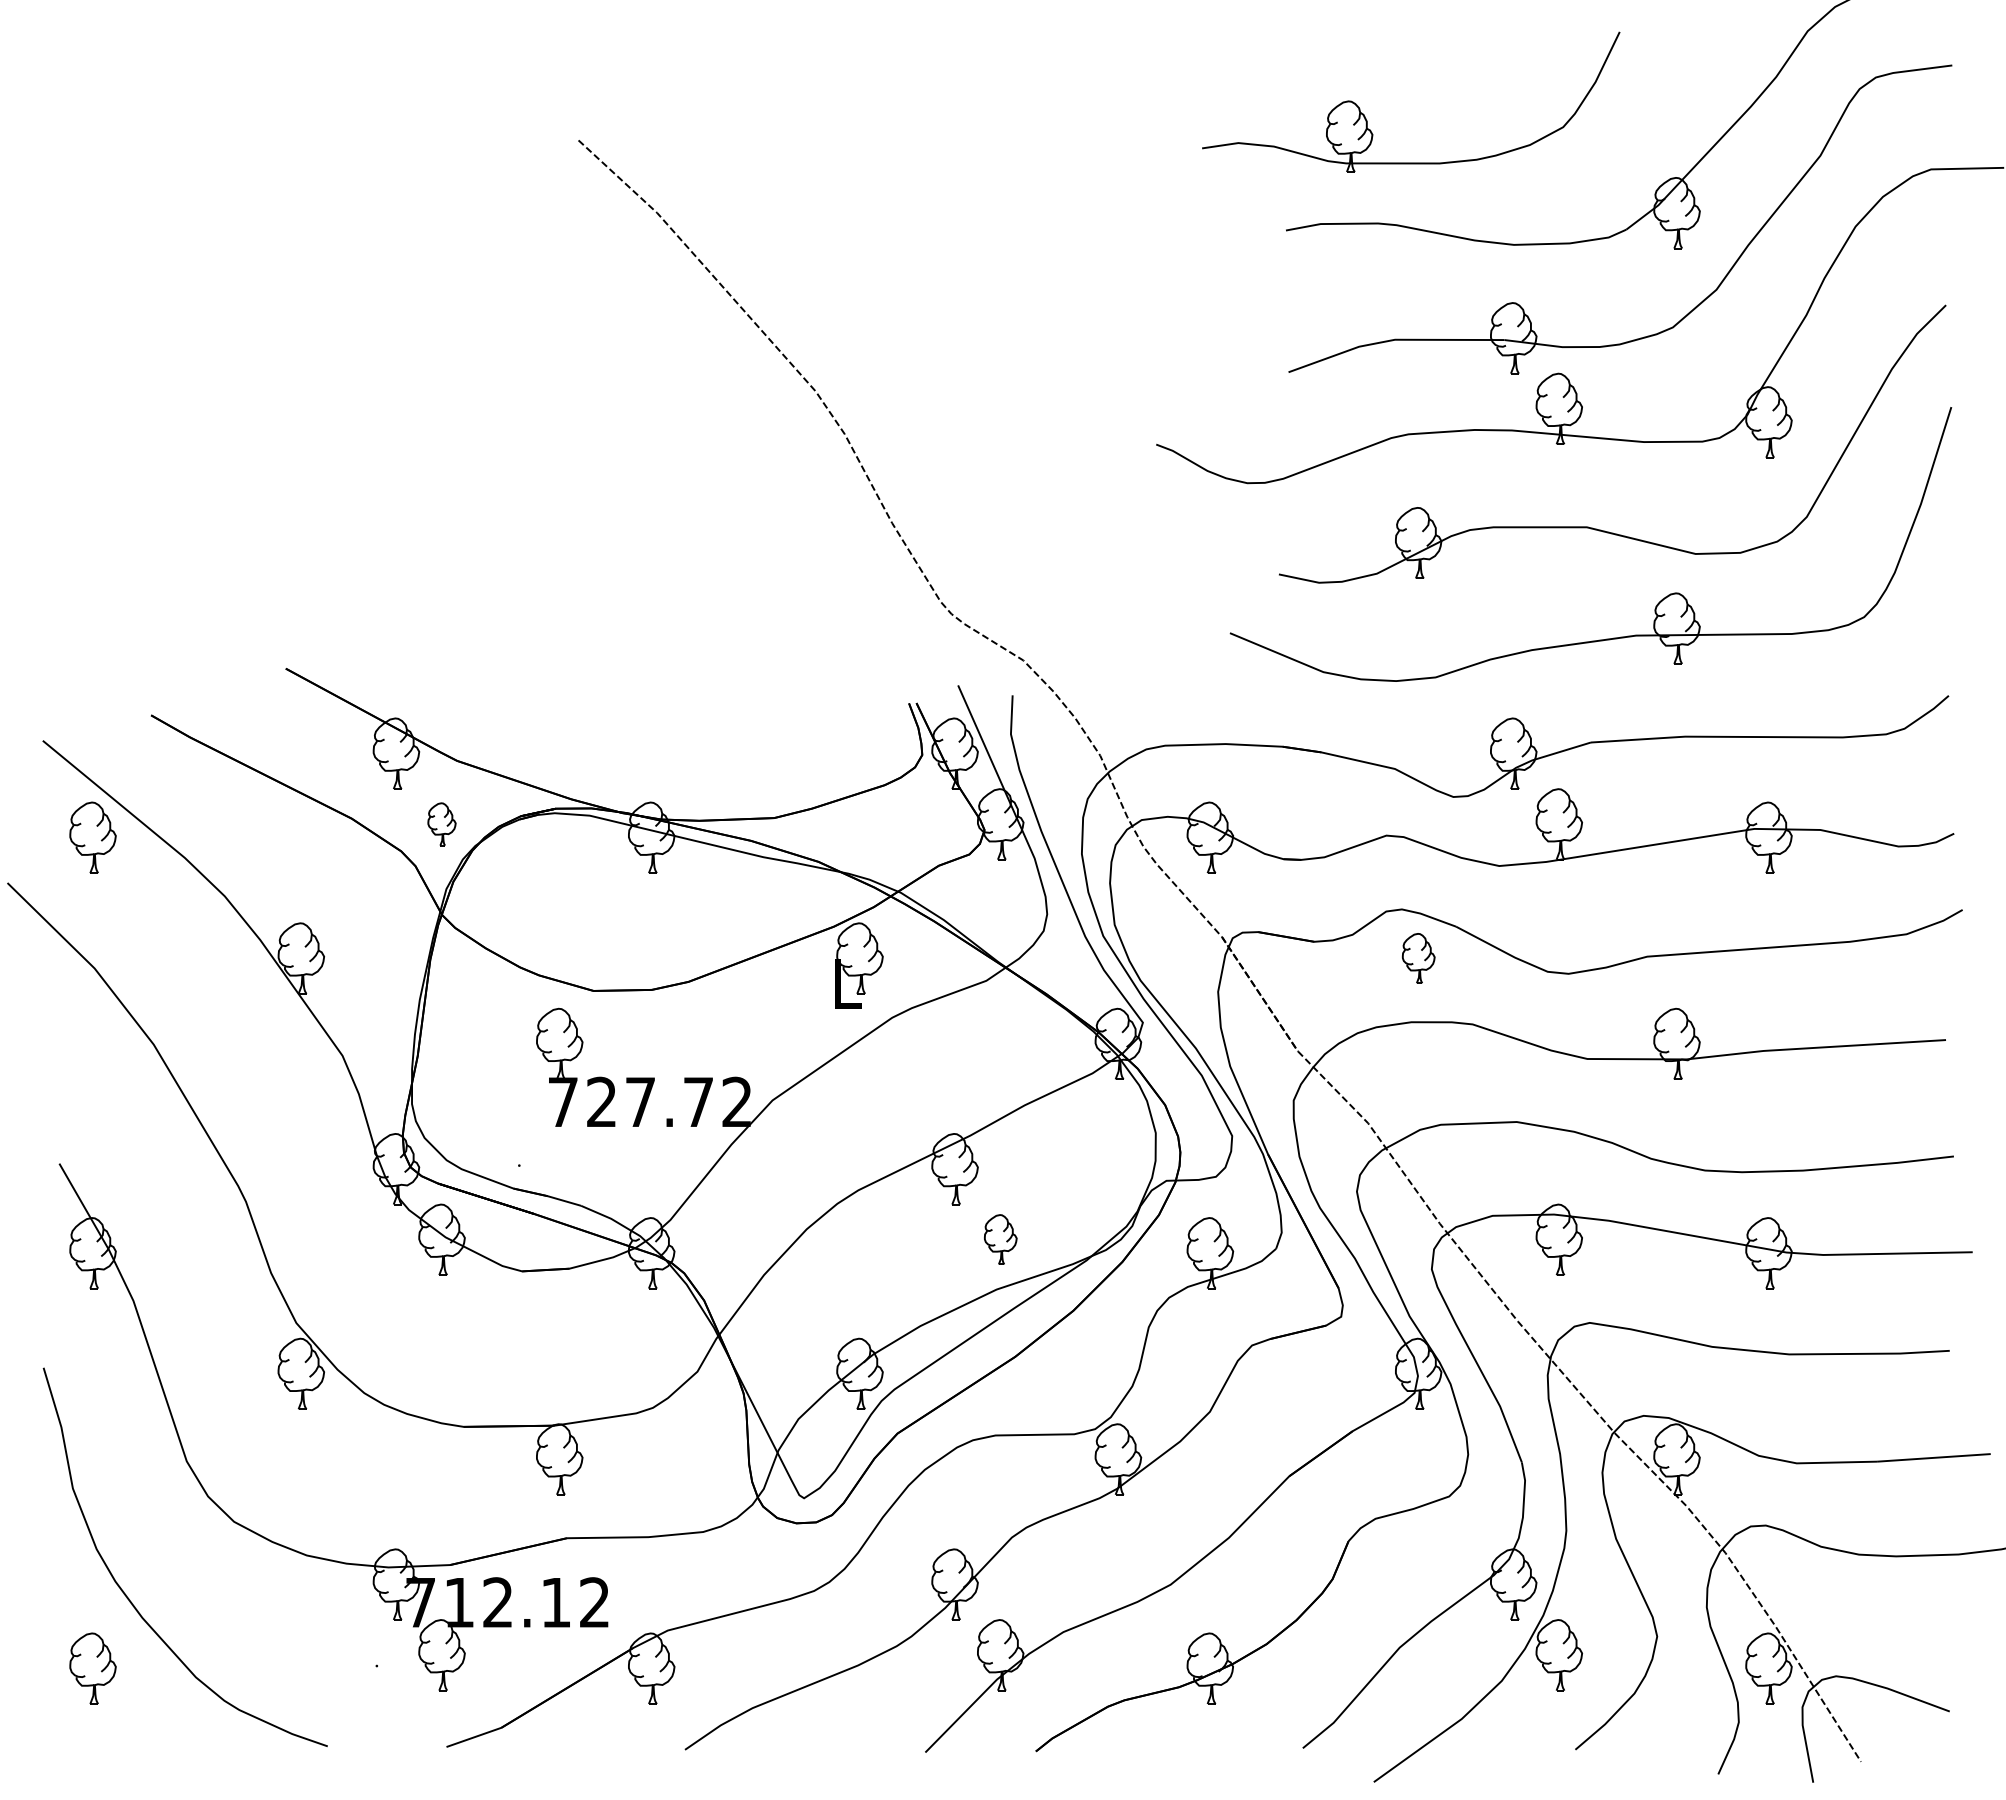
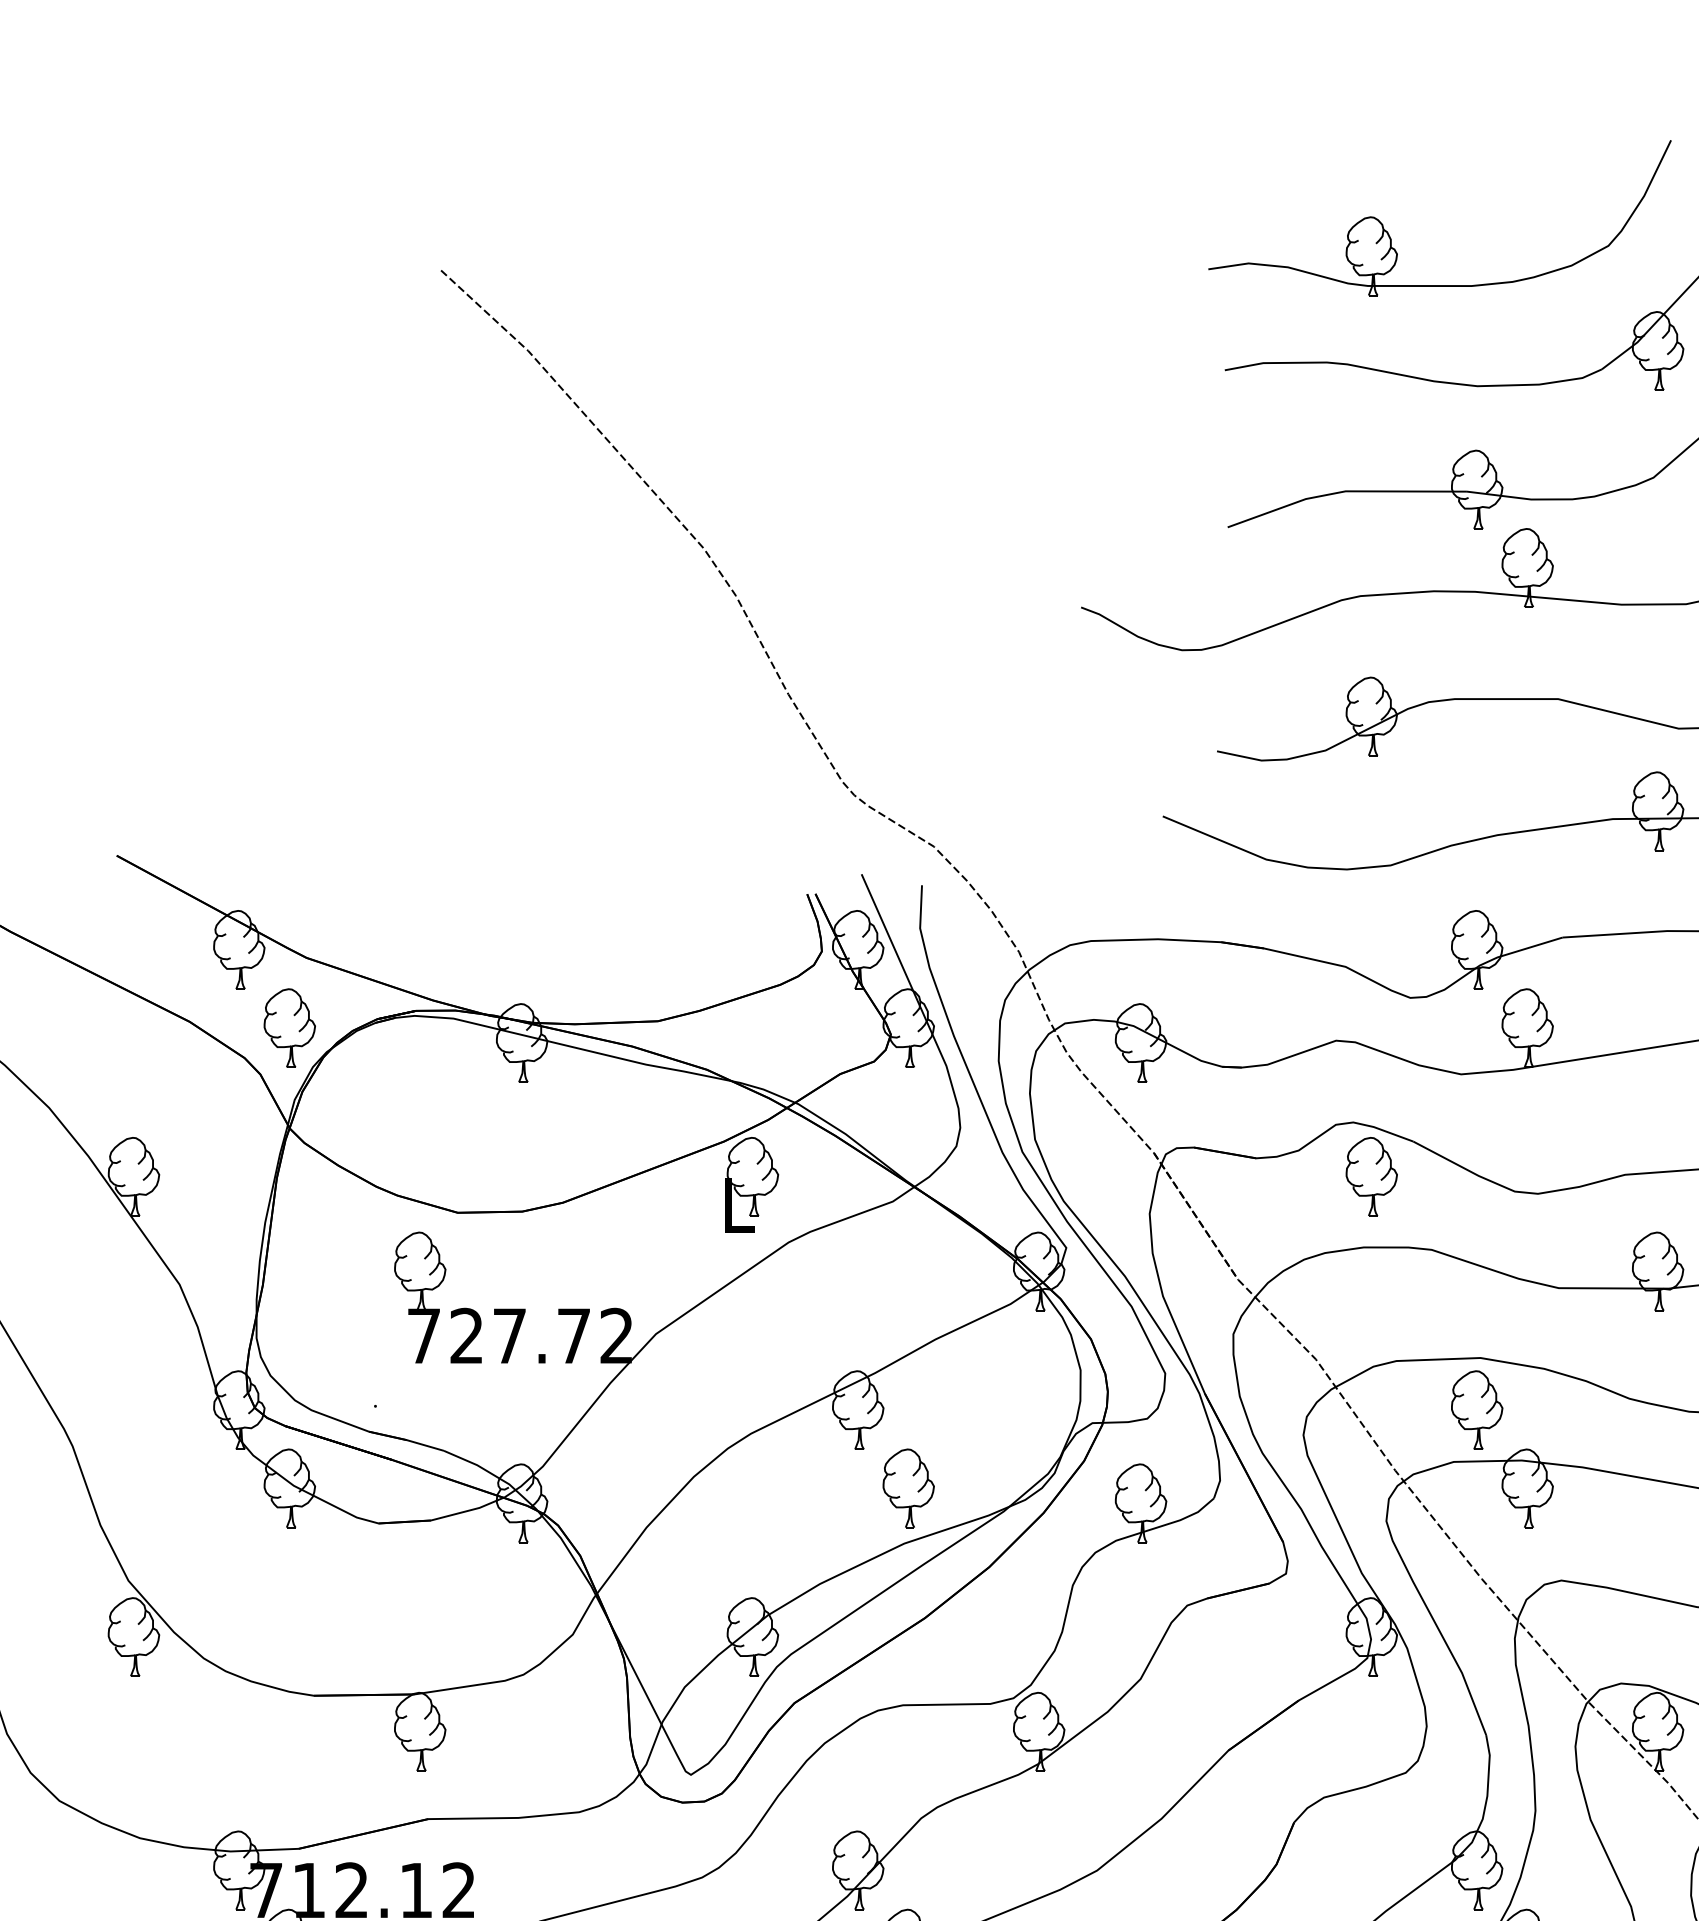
part: (1367, 120) -> (1391, 238), moved
part: (441, 824) -> (289, 1028), size x1.67
part: (1418, 958) -> (1371, 1176), size x1.43
part: (1513, 1169) -> (1476, 1410), added
part: (1000, 1239) -> (908, 1488), size x1.43

